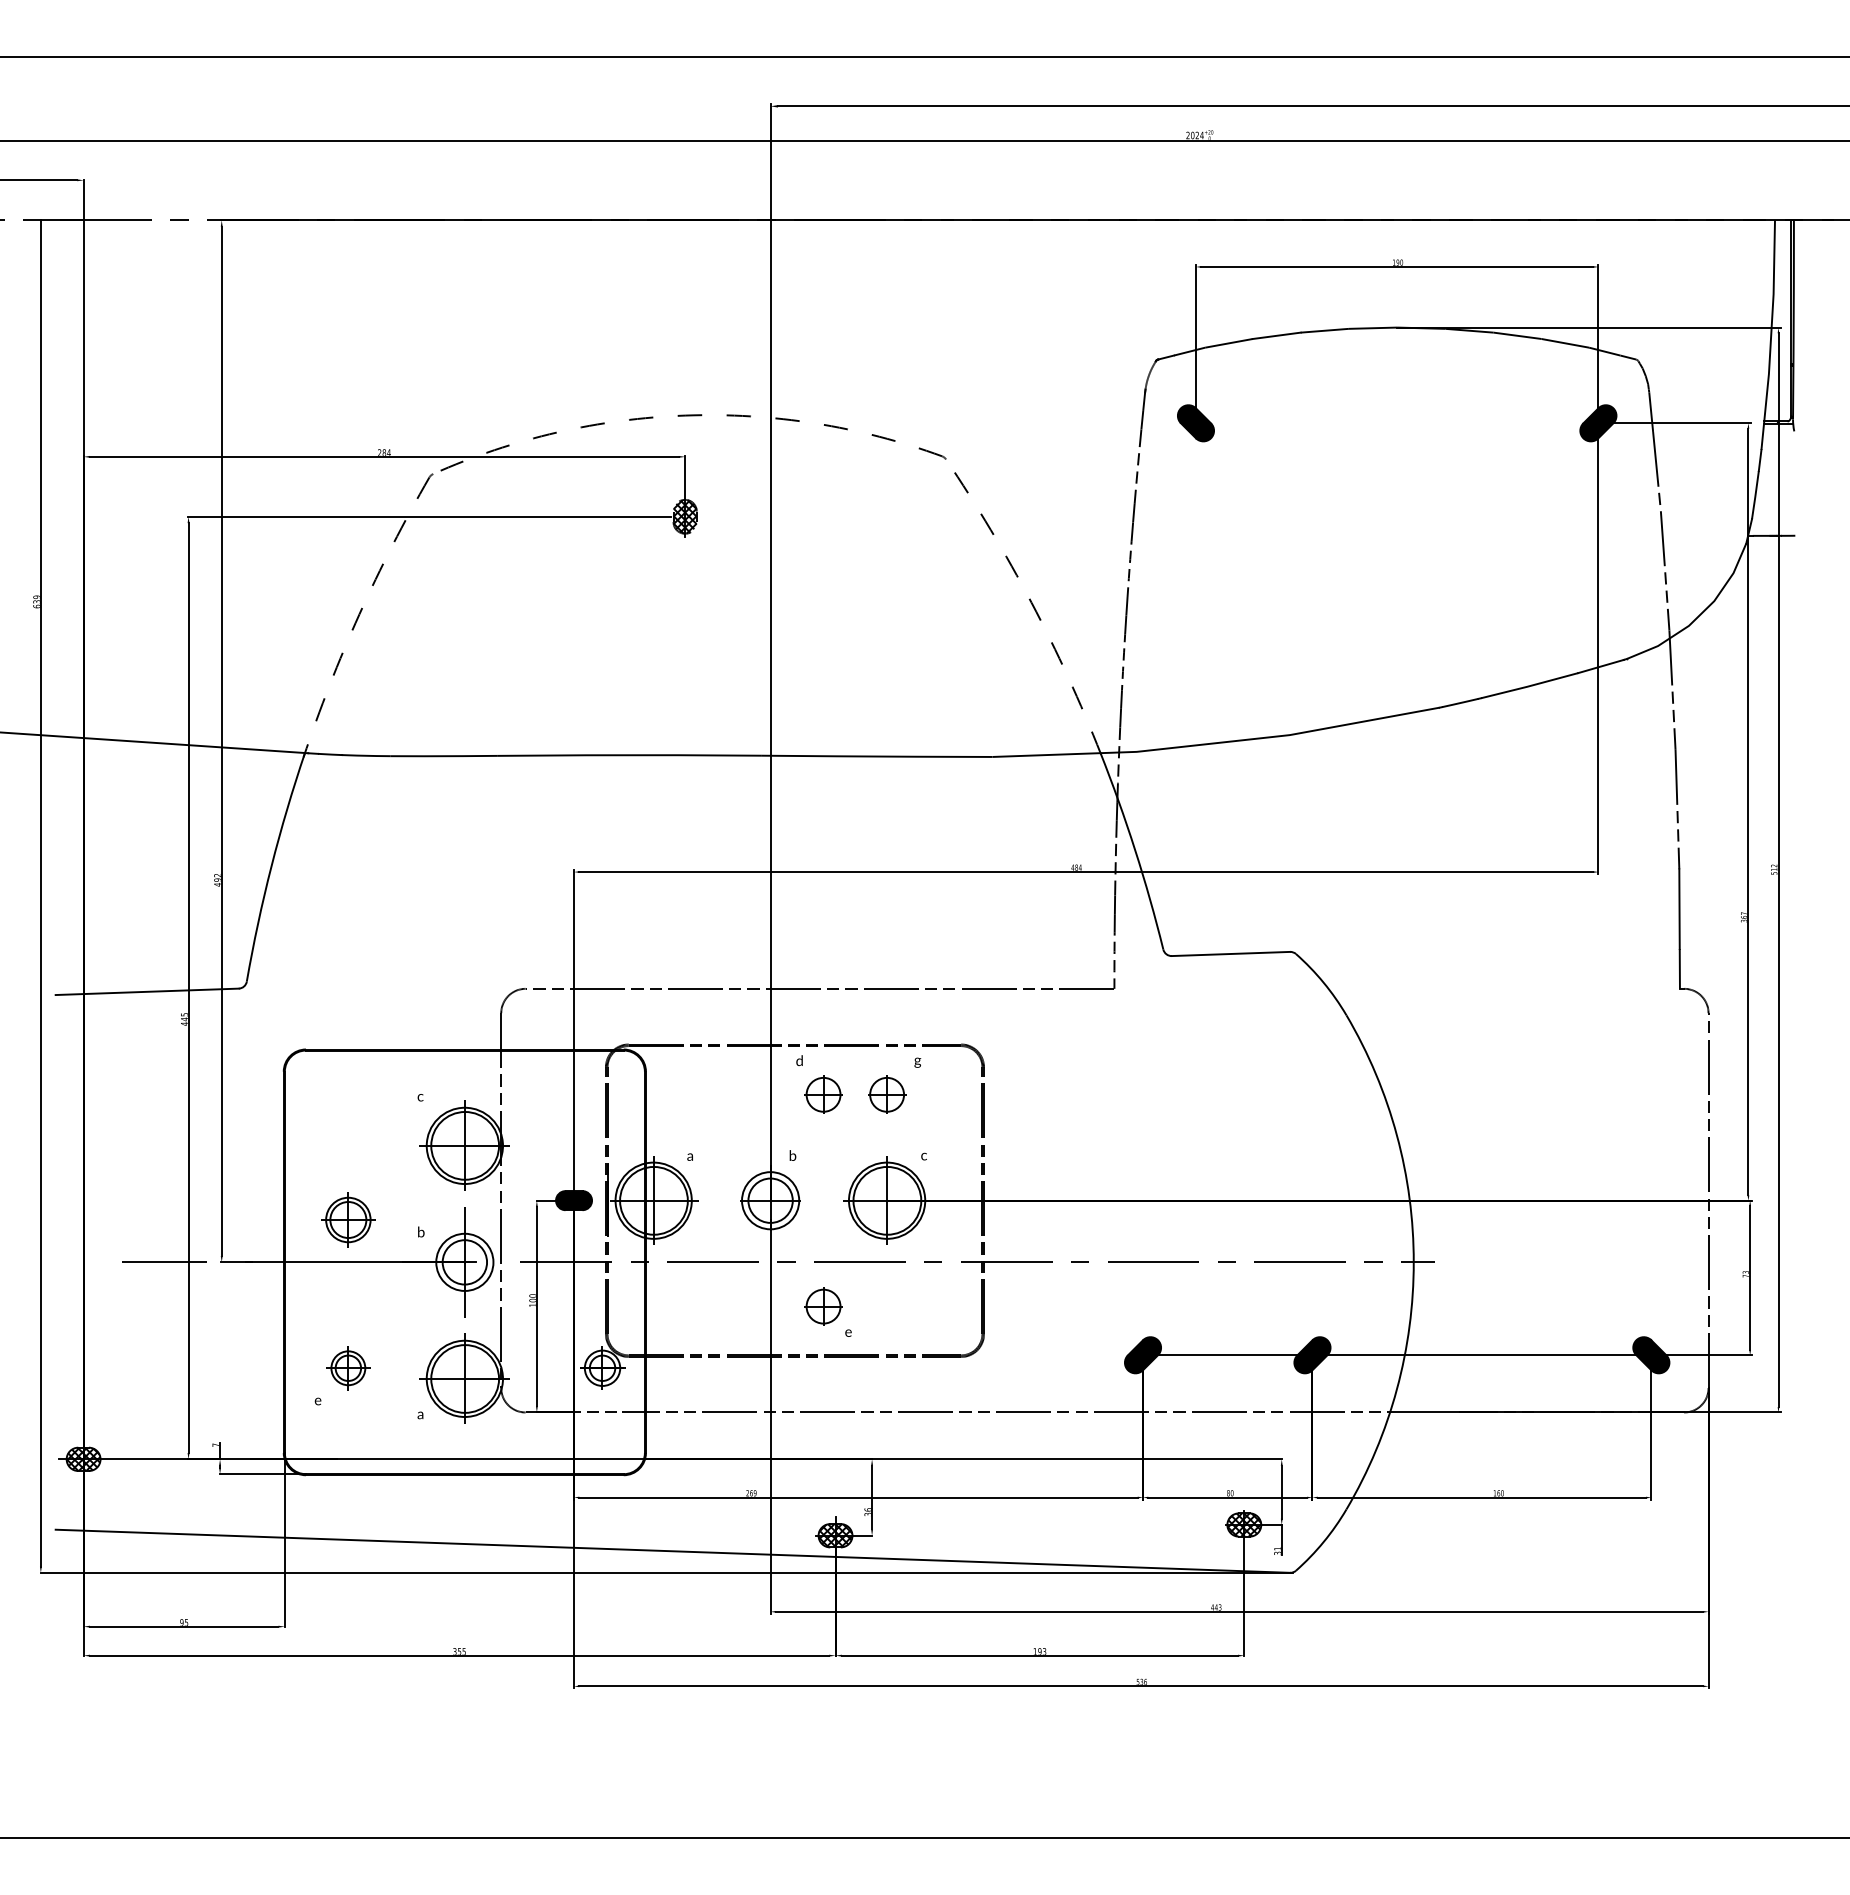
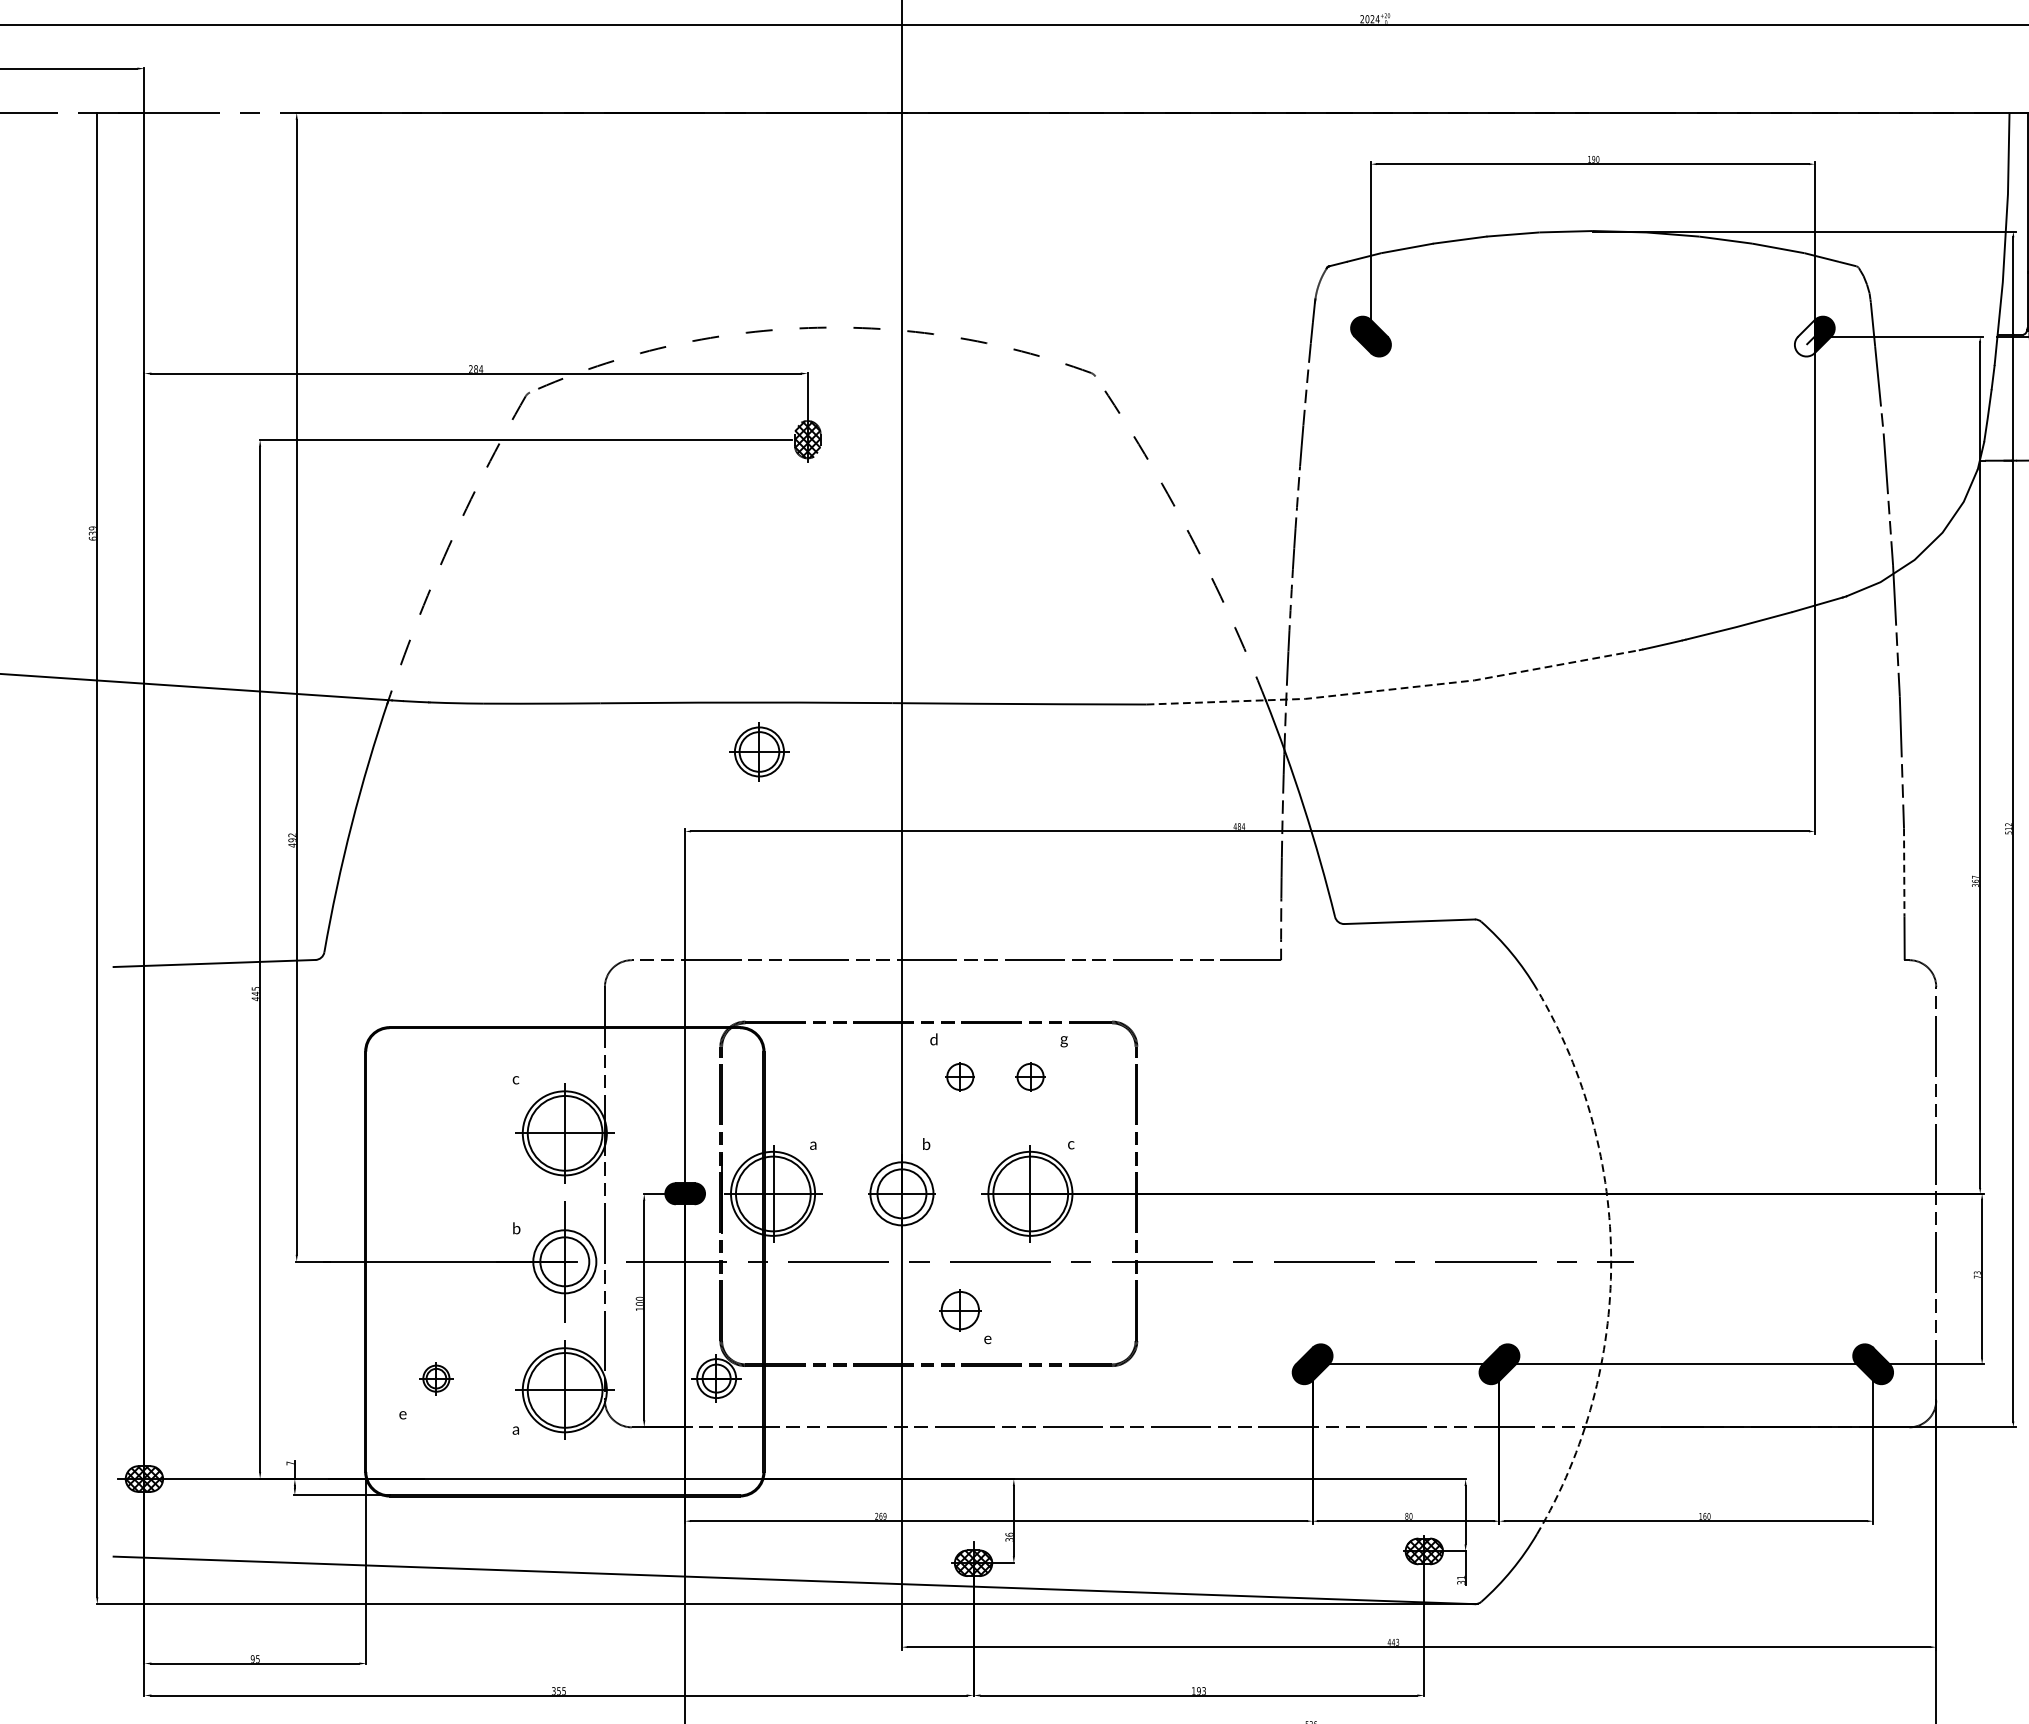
fill: (1589, 424) -> (1804, 337), removed
line: (1217, 743) -> (1394, 689), solid -> dashed
line: (1679, 909) -> (1904, 872), solid -> dashed
part: (823, 1094) -> (960, 1076), size x0.7
part: (887, 1094) -> (1030, 1076), size x0.7
part: (348, 1219) -> (759, 751), moved
line: (164, 1262) -> (233, 1261), removed
arc: (1413, 1262) -> (1610, 1261), solid -> dashed
part: (348, 1368) -> (436, 1378), size x0.7

